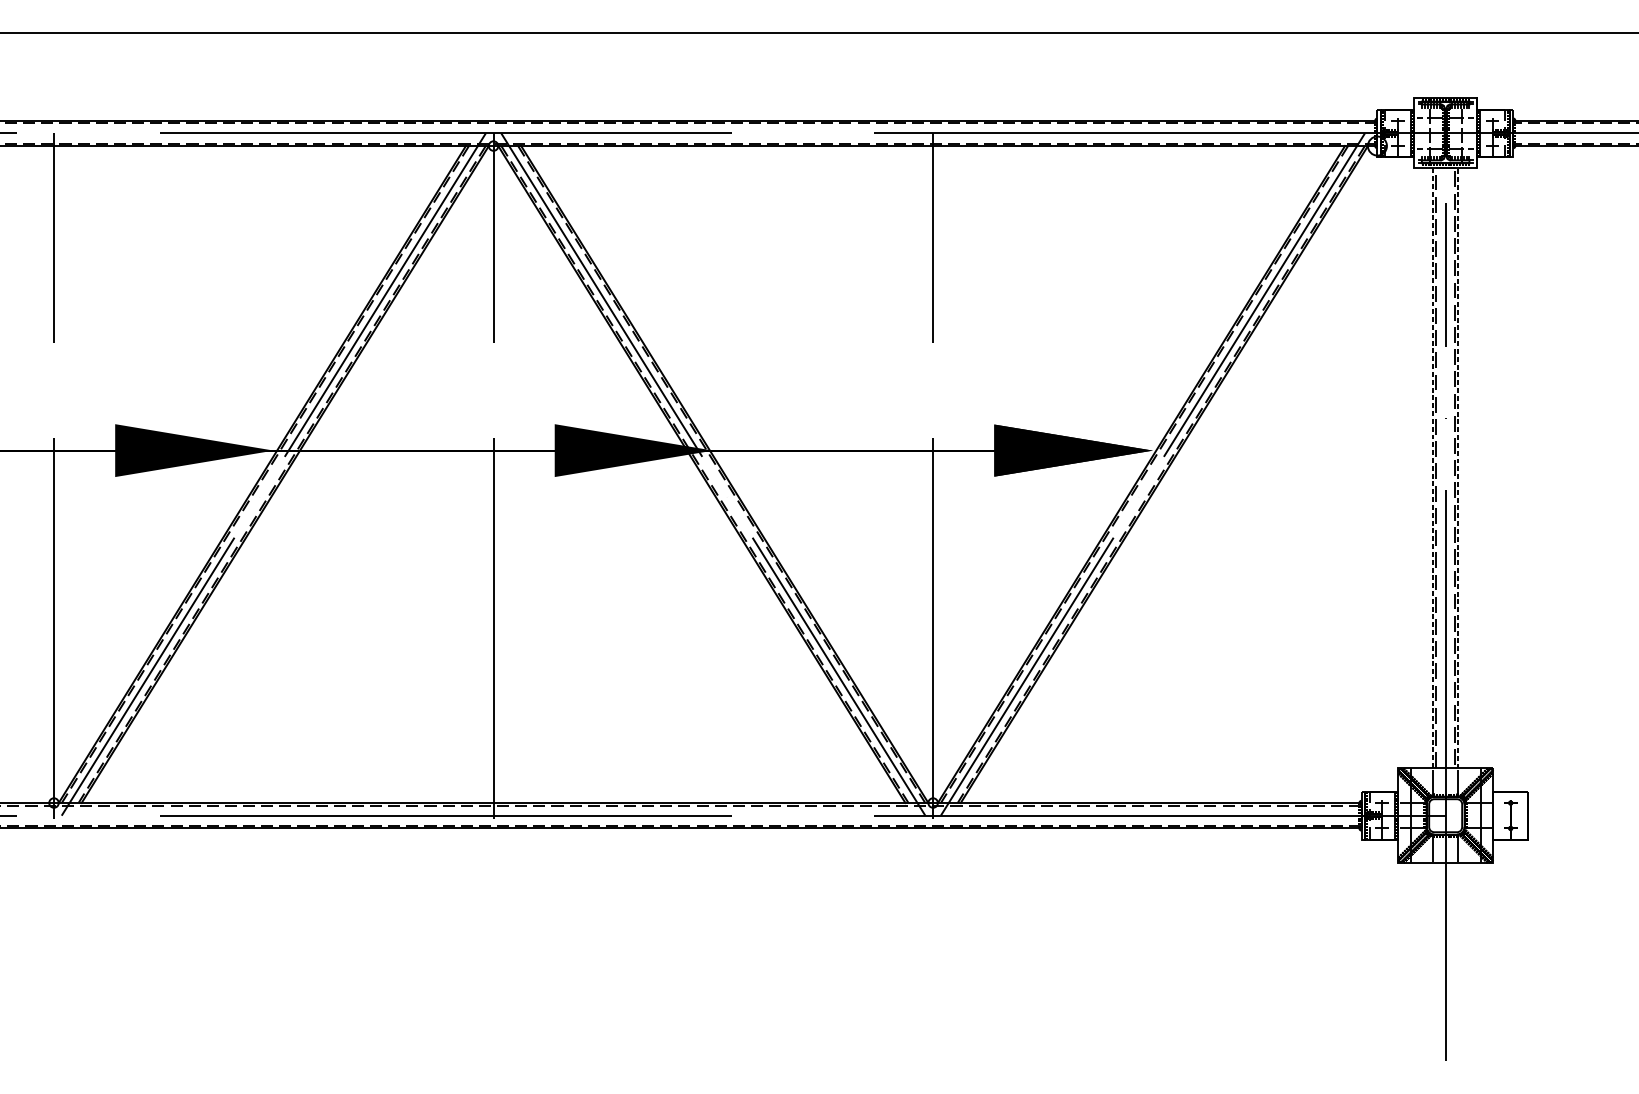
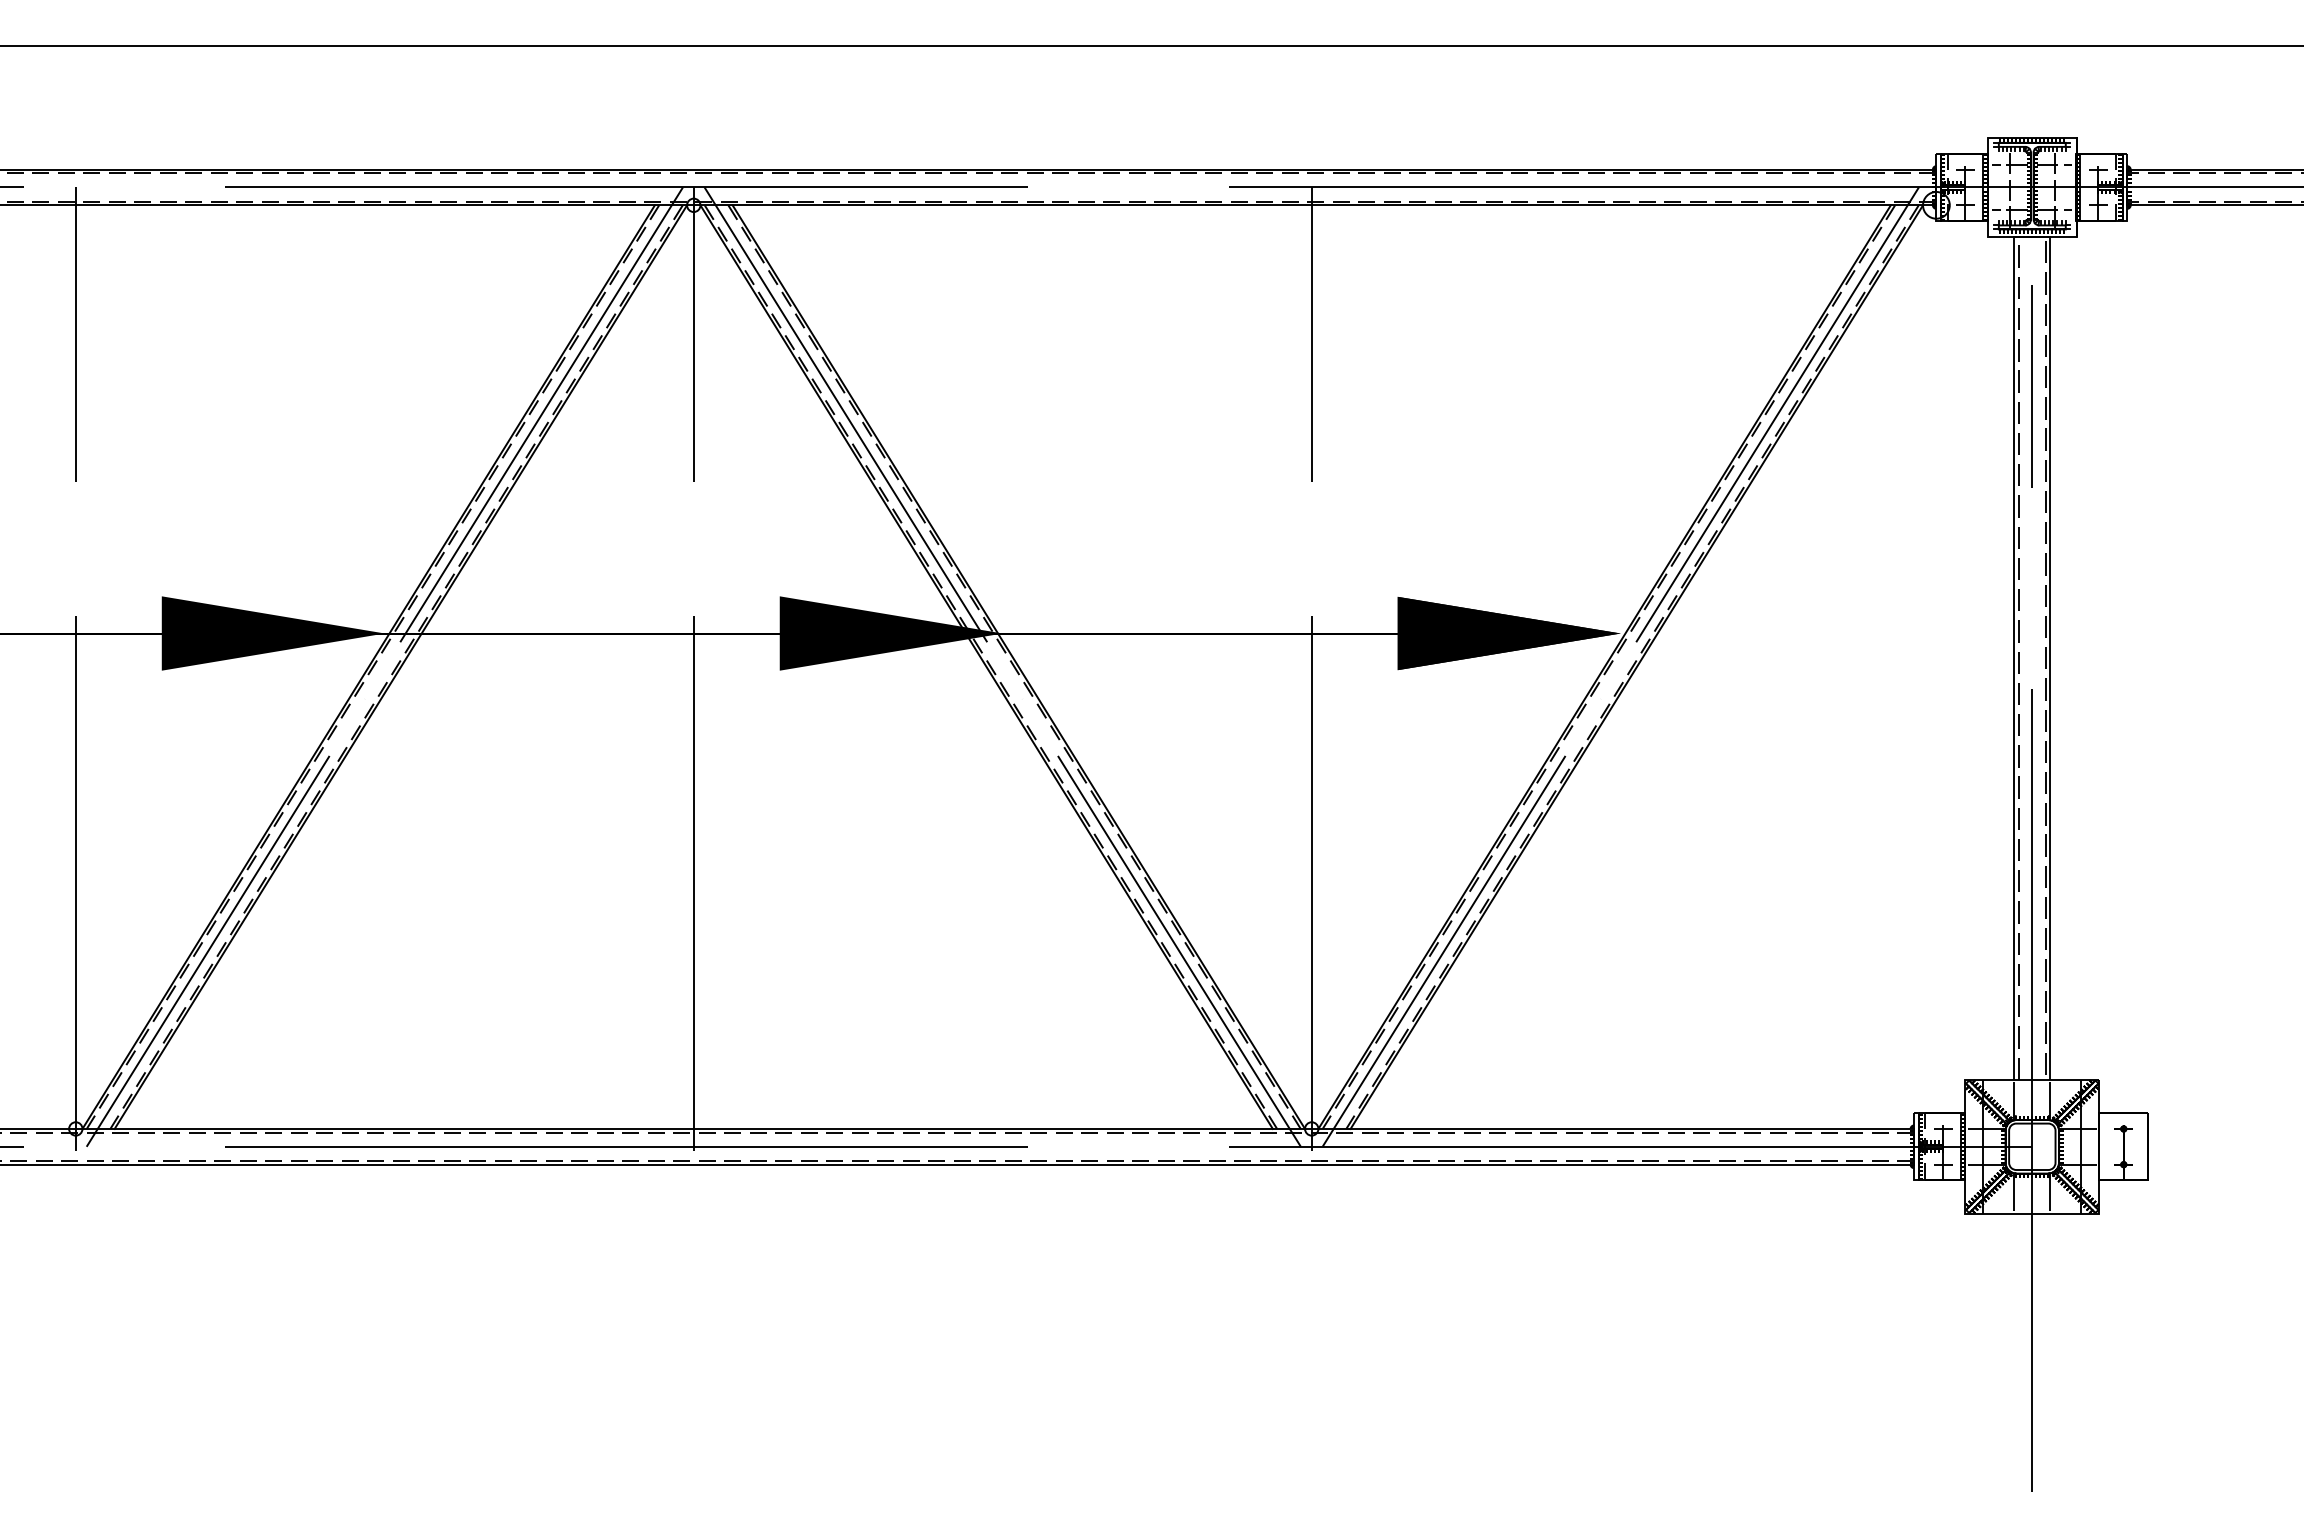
line: (1445, 168) -> (2032, 236), dashed -> solid

